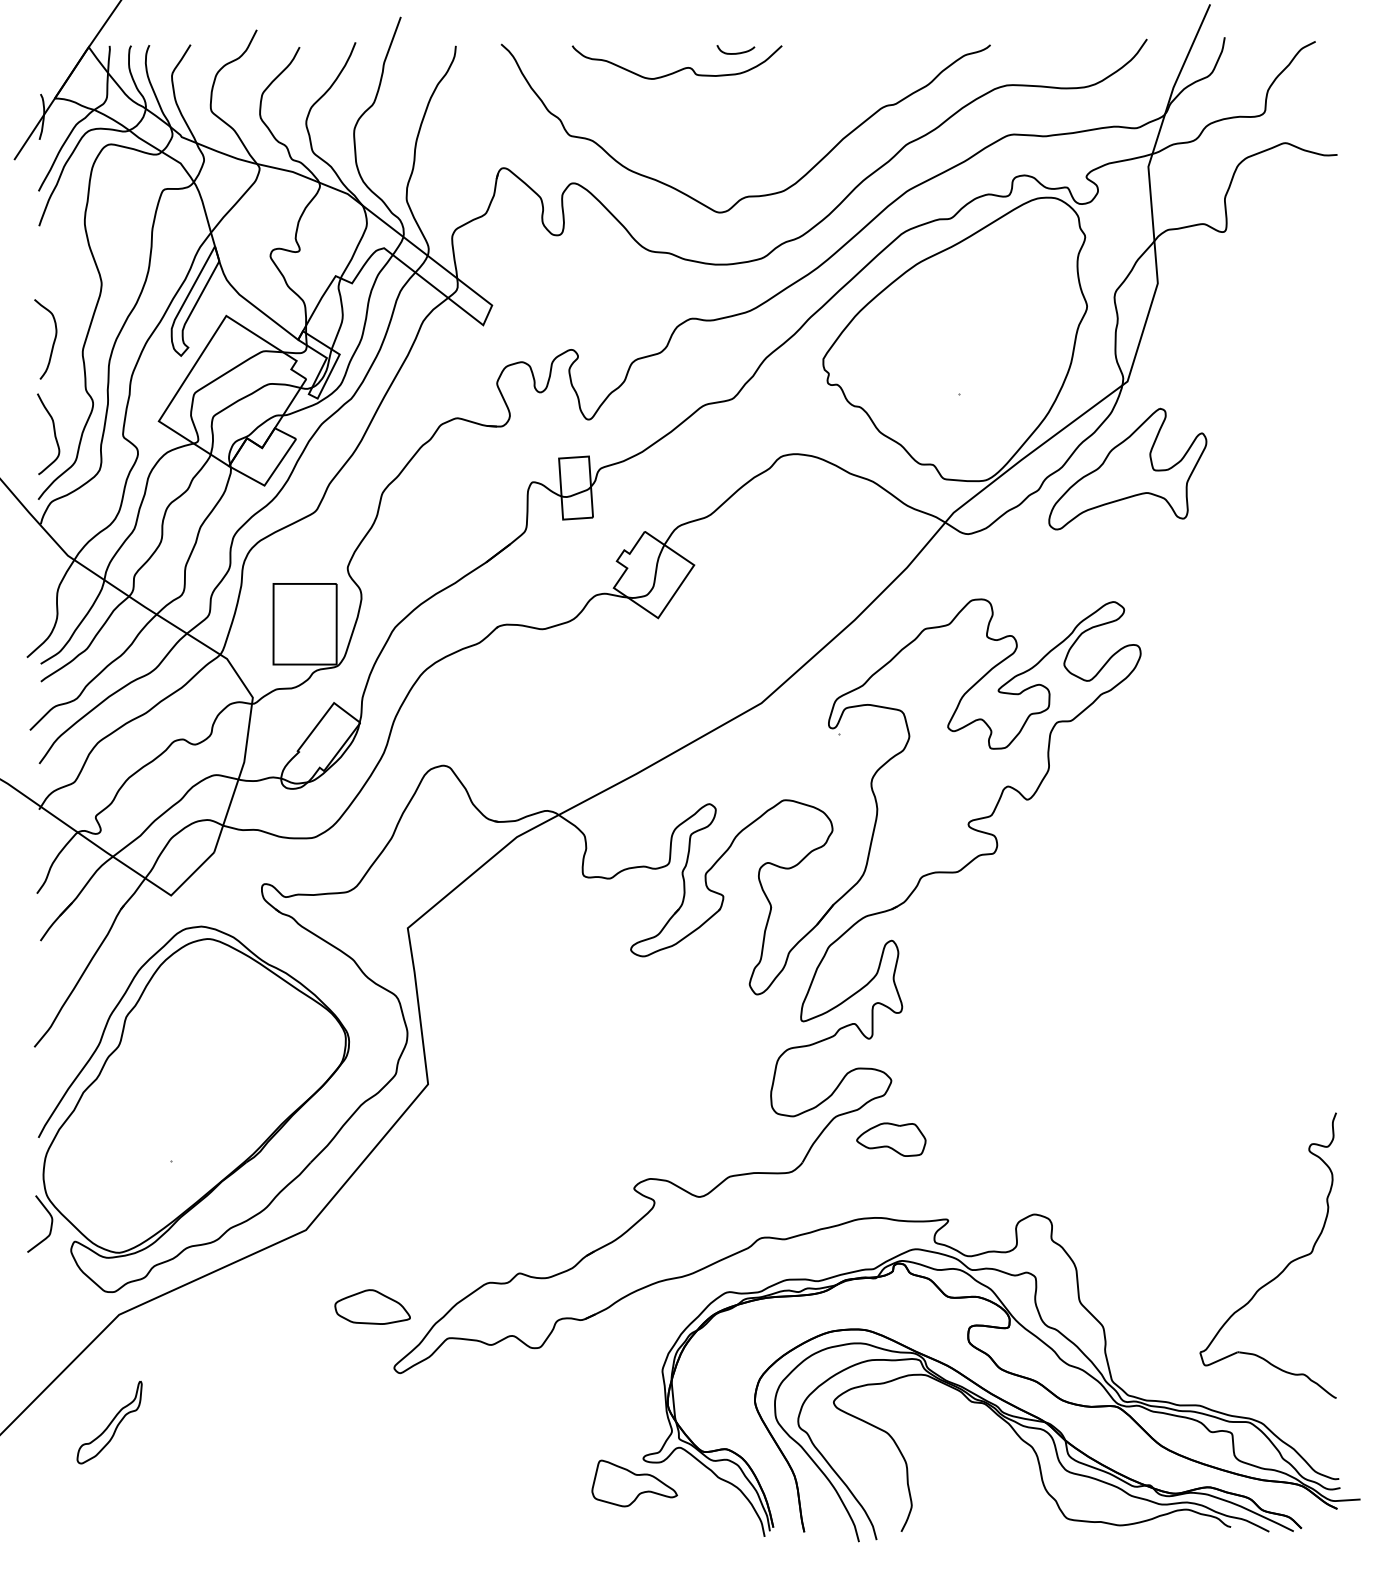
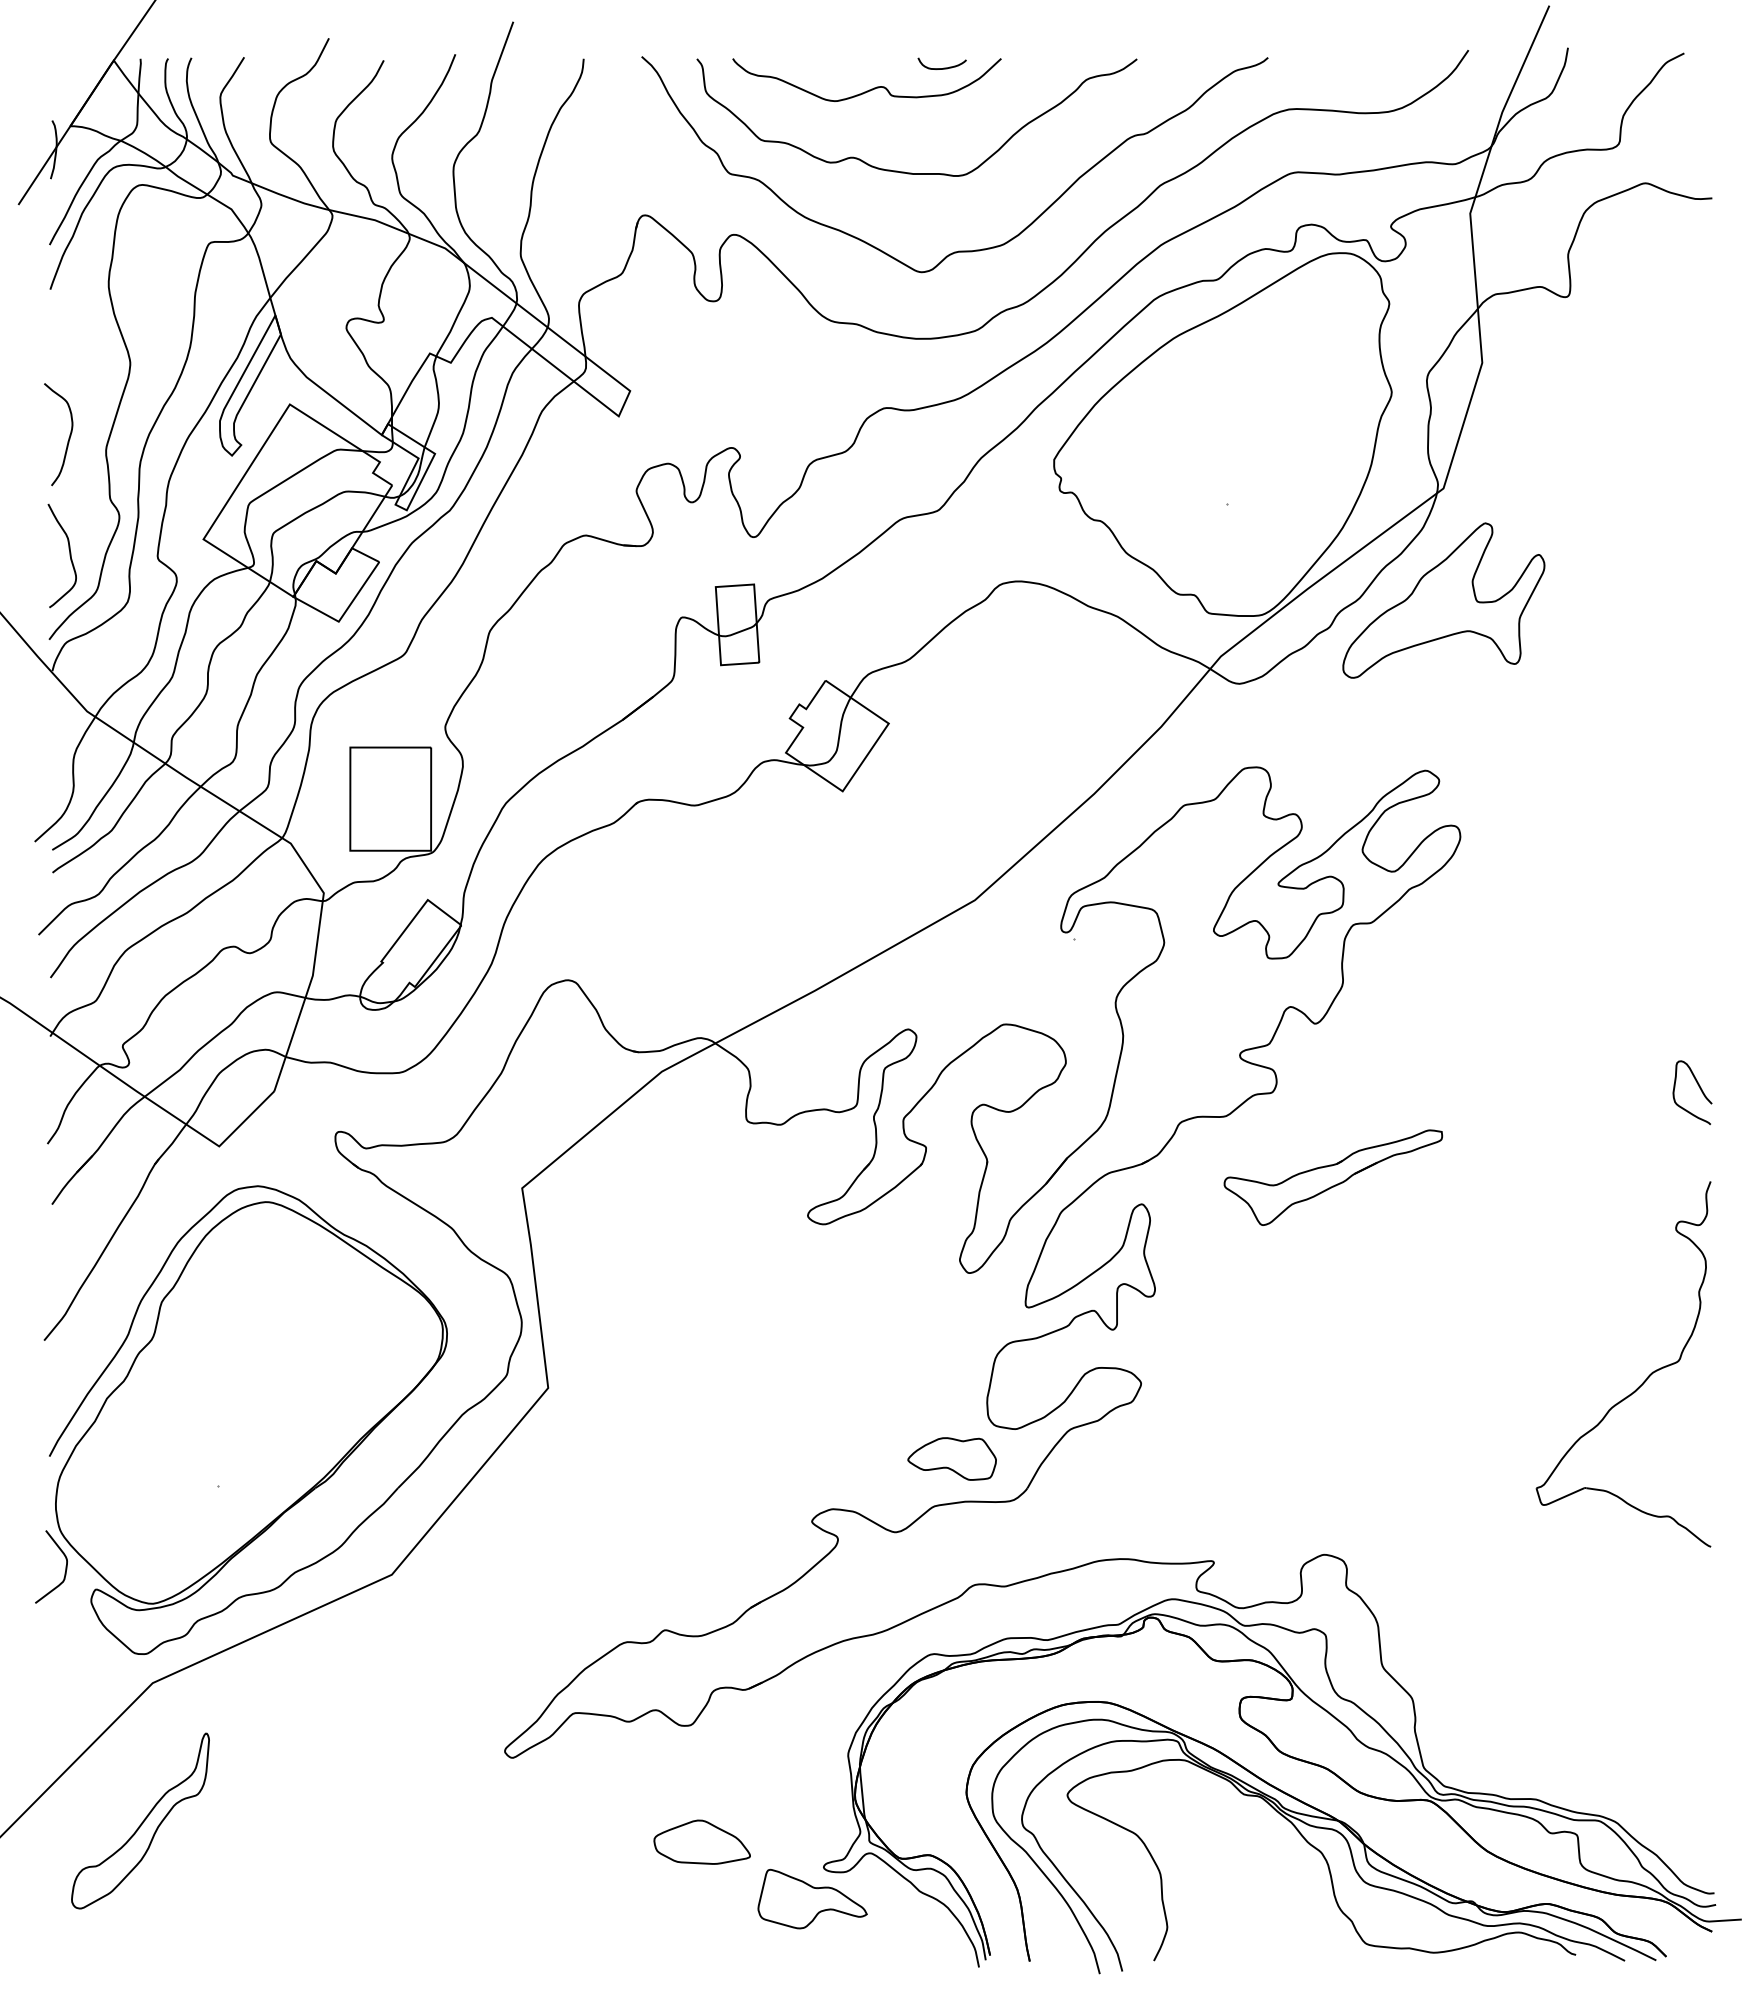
curve: (711, 134) -> (911, 172), added
curve: (1327, 850) -> (1699, 1088), added
part: (1041, 919) -> (1333, 1177), added
part: (890, 1139) -> (951, 1458), moved
part: (1282, 1269) -> (1642, 1382), moved
part: (372, 1306) -> (701, 1841), moved
part: (109, 1422) -> (140, 1820), size x1.67

